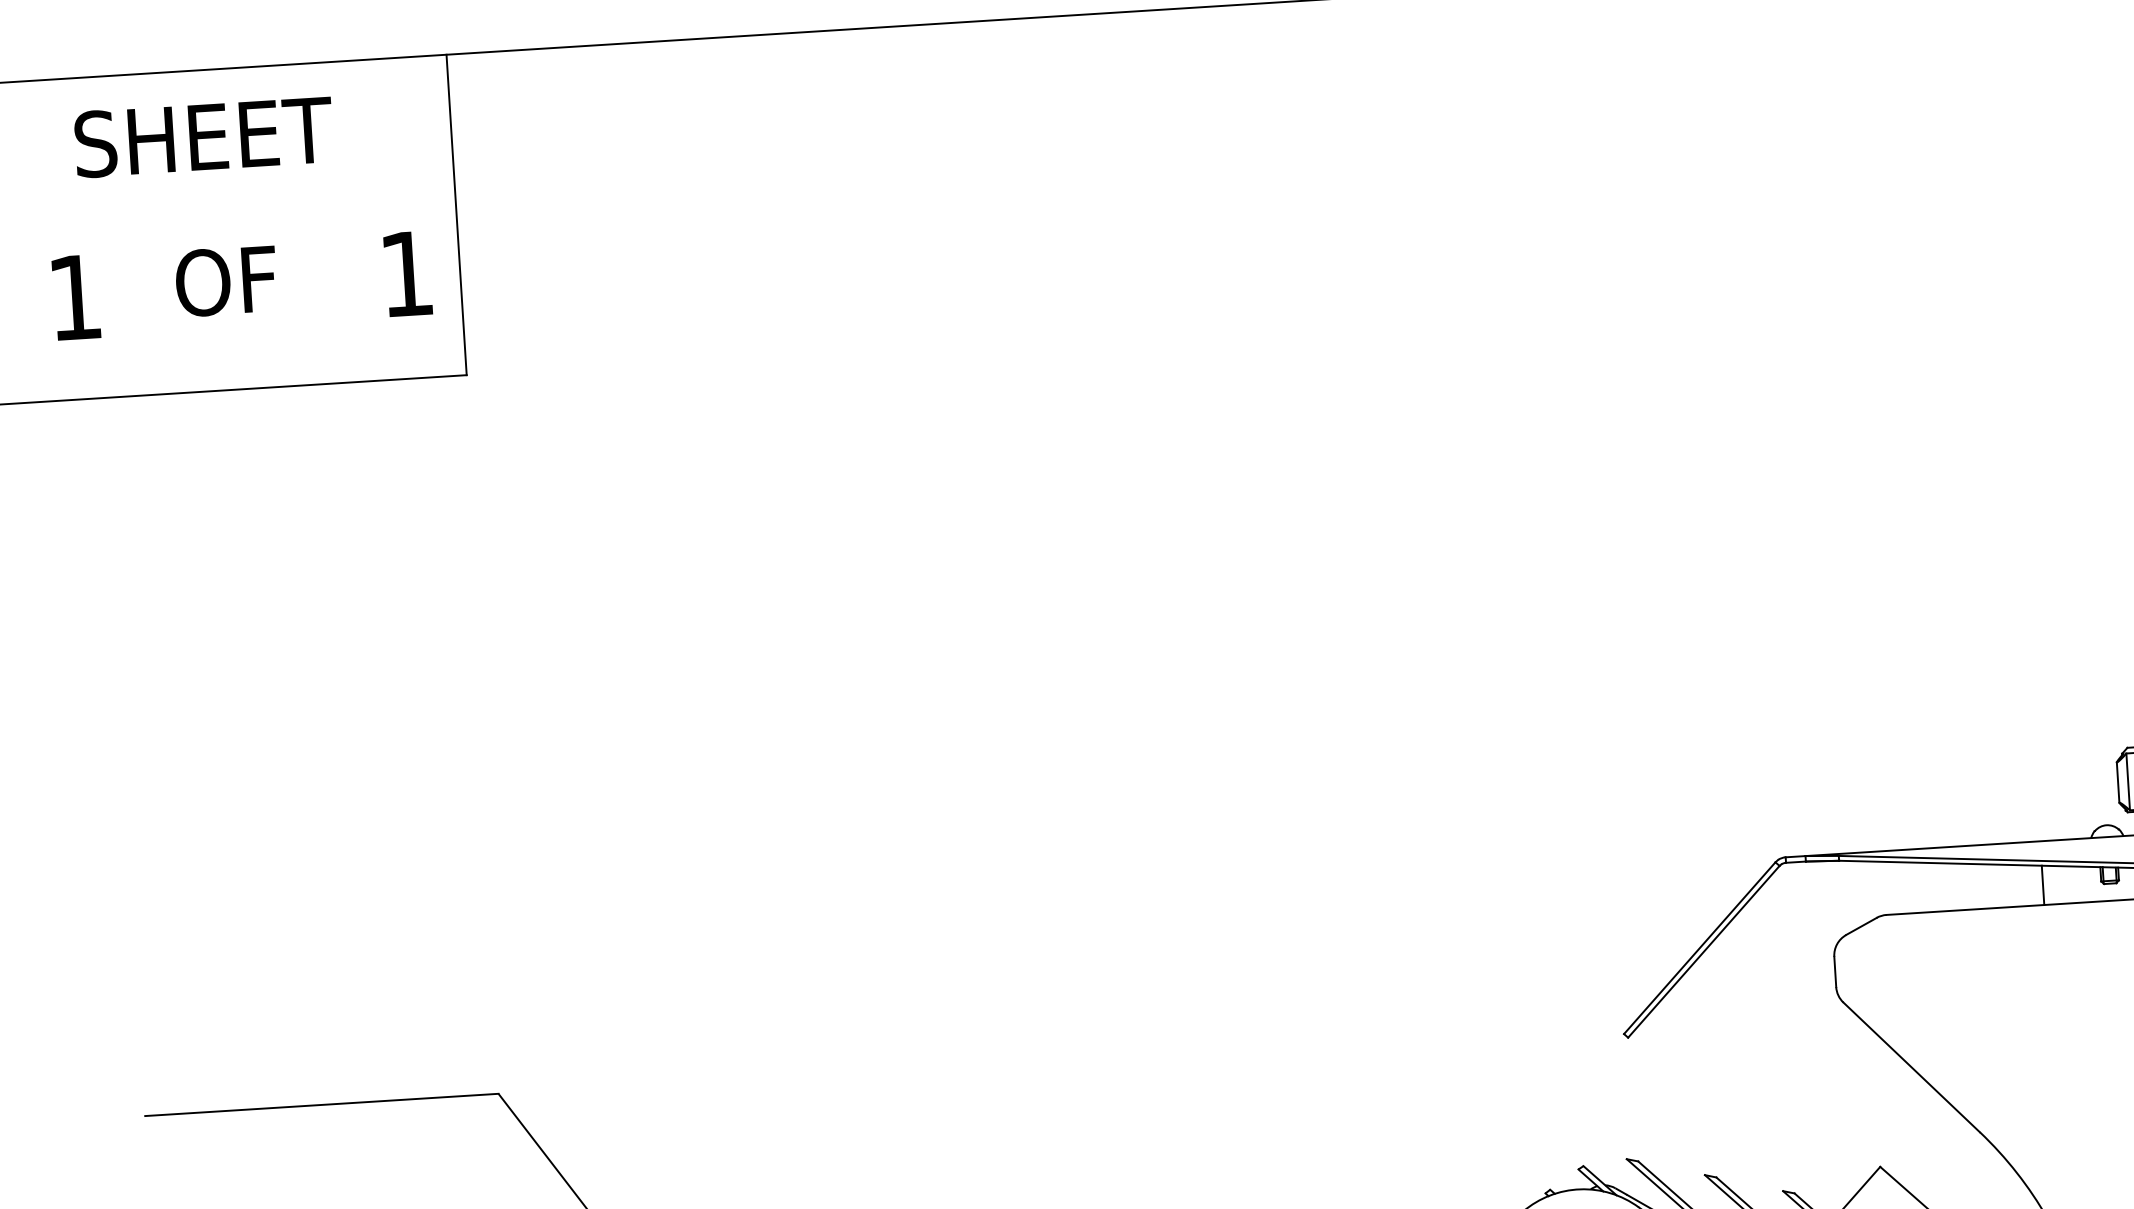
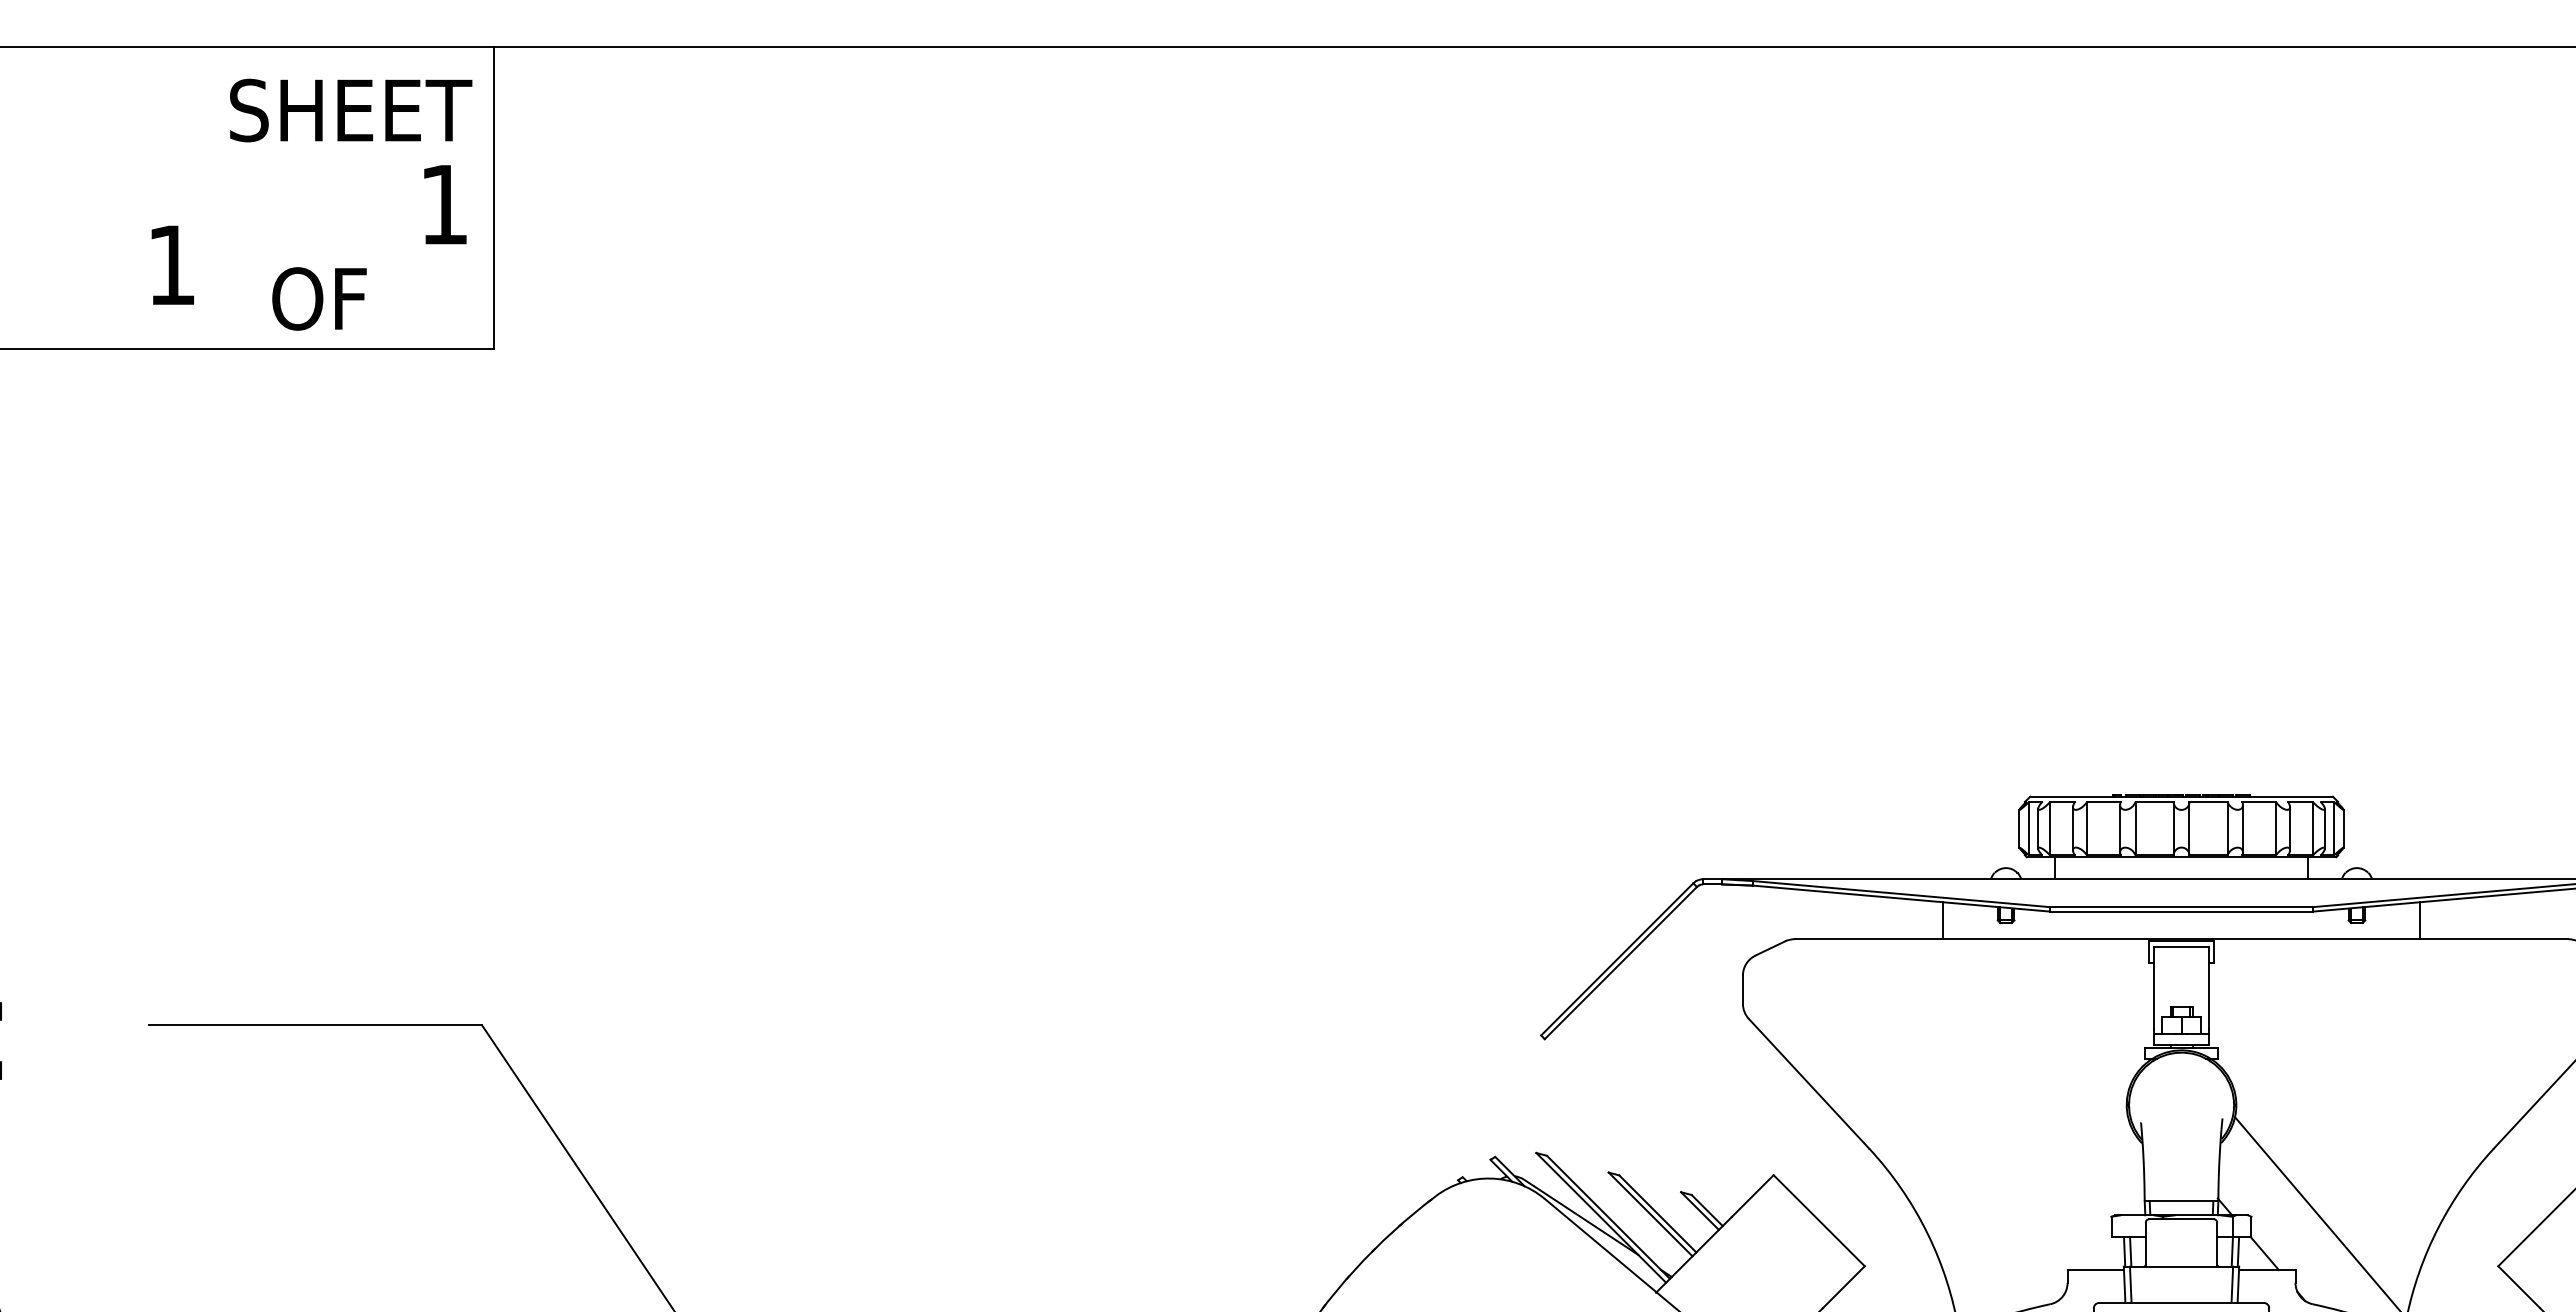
text: (204, 137) -> (351, 110), moved
text: (408, 273) -> (445, 204), moved
text: (226, 280) -> (319, 298), moved
text: (75, 296) -> (172, 264), moved

